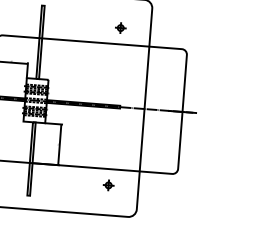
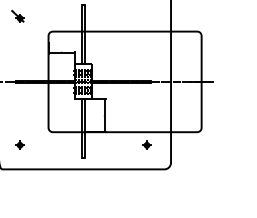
part: (120, 28) -> (146, 18), removed

